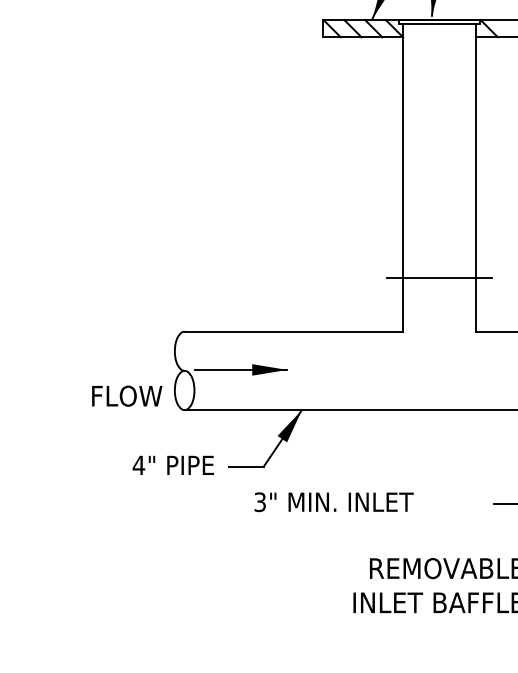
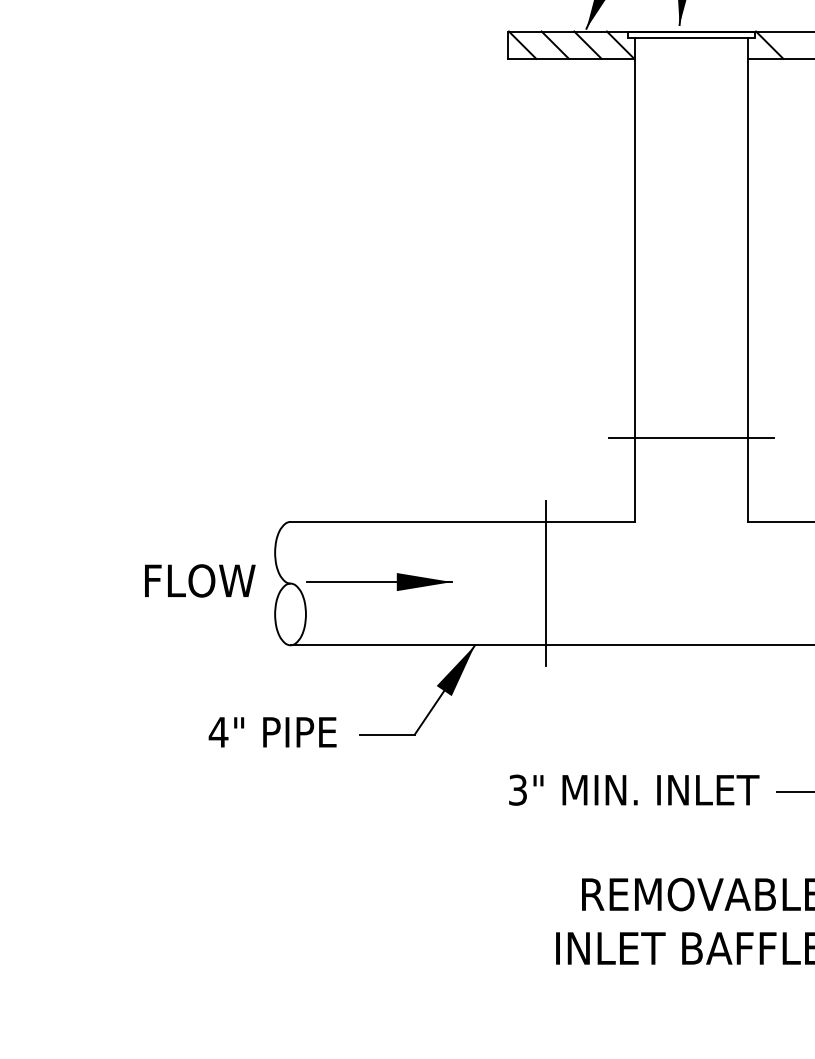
line: (346, 370) -> (545, 582), added
text: (127, 395) -> (200, 579), moved
text: (333, 502) -> (633, 790), moved

